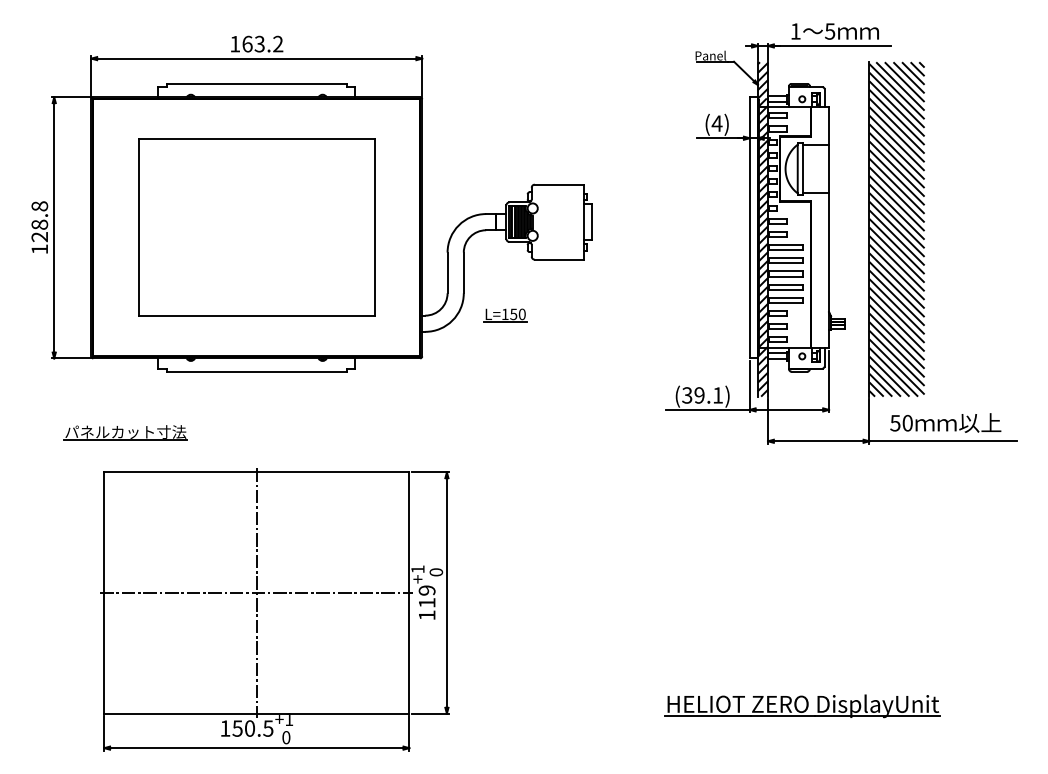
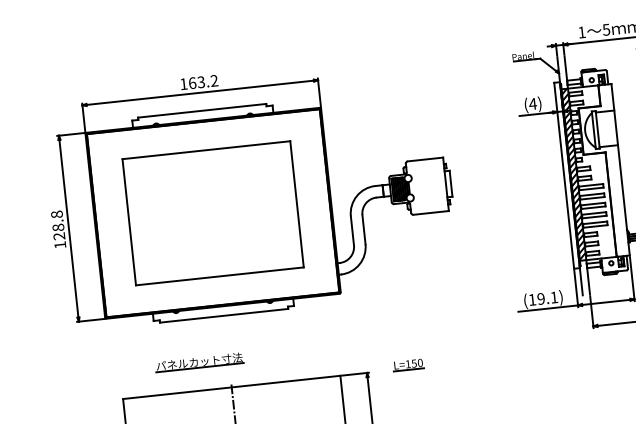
hatch: (762, 84) -> (562, 72), removed
part: (505, 315) -> (408, 365), moved
hatch: (762, 372) -> (584, 277), removed
text: (687, 395) -> (532, 299), (39.1) -> (19.1)
part: (125, 432) -> (199, 362), moved

